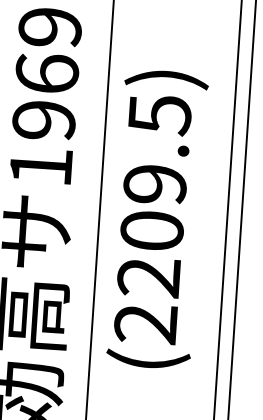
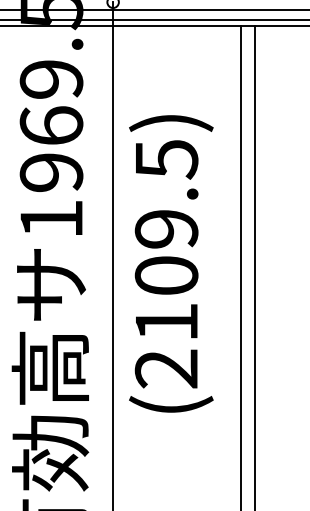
text: (147, 277) -> (165, 322), (2209.5) -> (2109.5)

